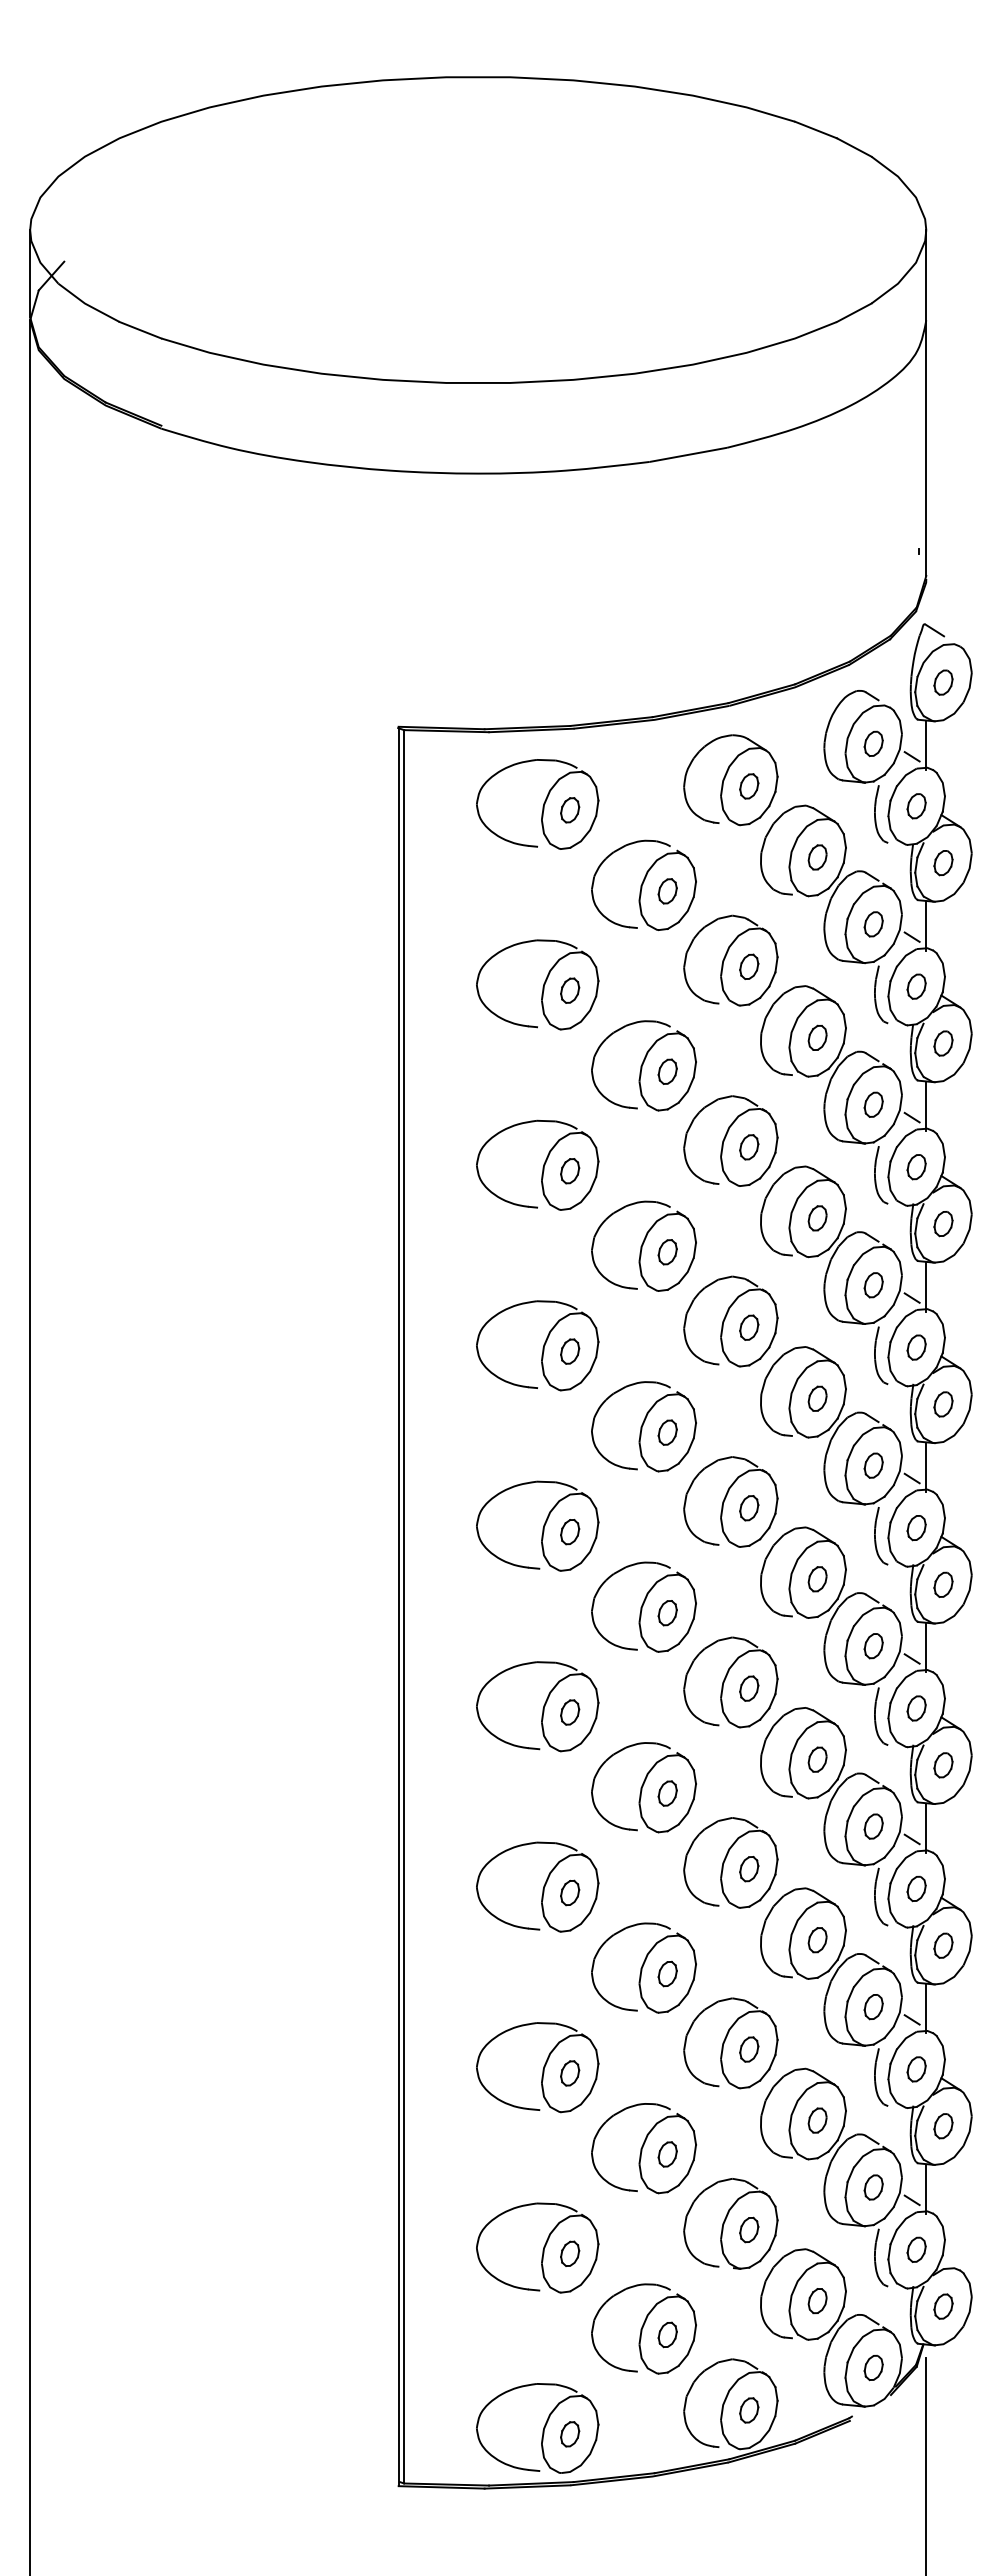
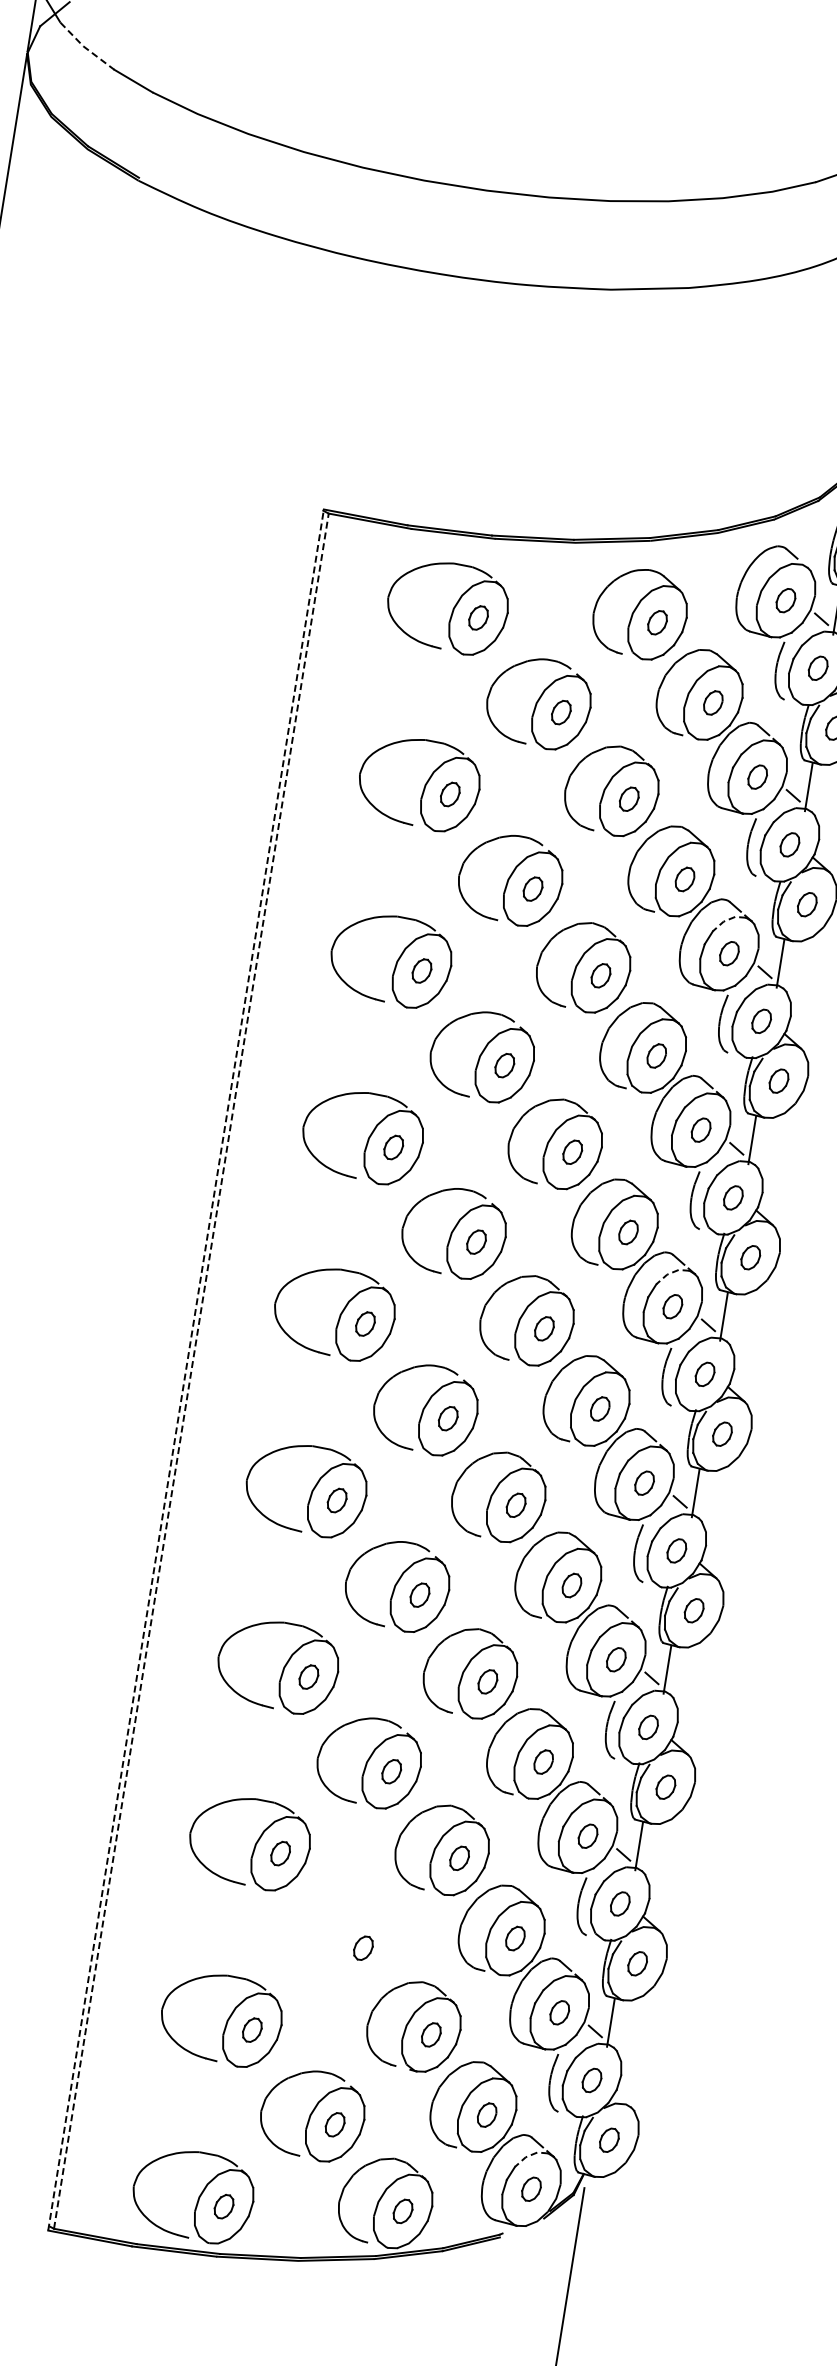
line: (87, 304) -> (85, 47), solid -> dashed
line: (866, 1071) -> (727, 919), solid -> dashed
line: (866, 1432) -> (670, 1273), solid -> dashed
line: (398, 1606) -> (185, 1370), solid -> dashed
line: (404, 1606) -> (191, 1370), solid -> dashed
part: (643, 2148) -> (340, 1938), removed
line: (866, 2334) -> (529, 2155), solid -> dashed

